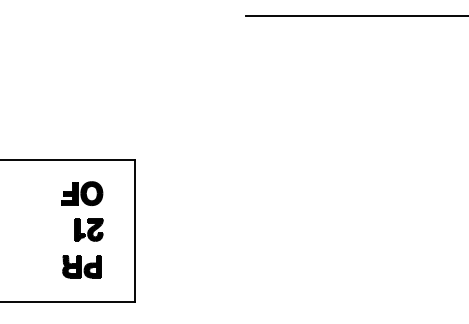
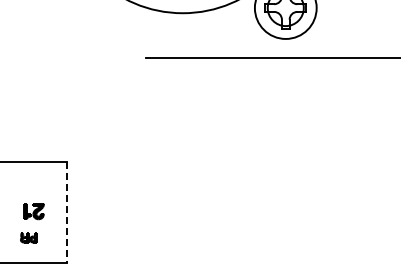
part: (82, 193) -> (29, 185), removed
line: (134, 231) -> (66, 212), solid -> dashed
part: (81, 266) -> (28, 237), size x0.6

